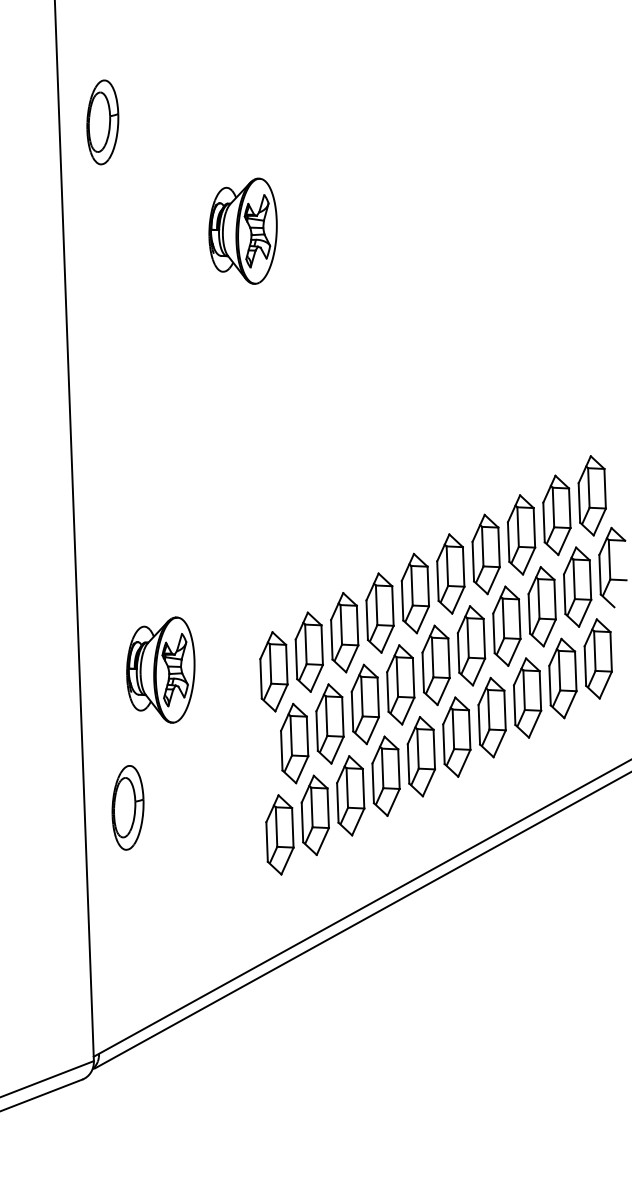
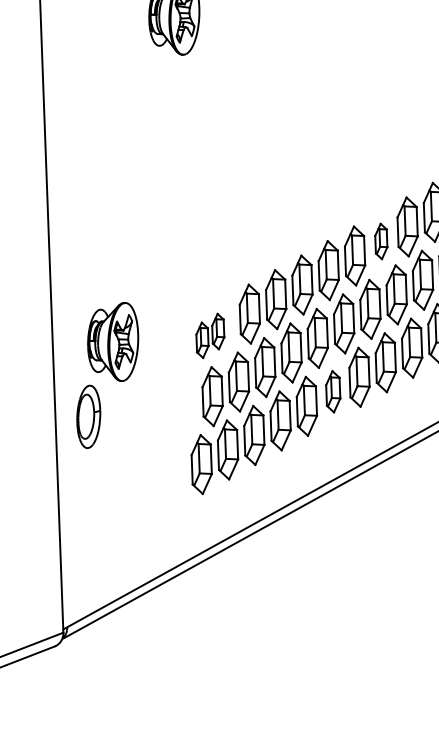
part: (521, 534) -> (381, 241), size x0.6
part: (291, 661) -> (210, 335), size x0.6
part: (456, 736) -> (332, 391), size x0.7
part: (127, 807) -> (88, 416), moved

